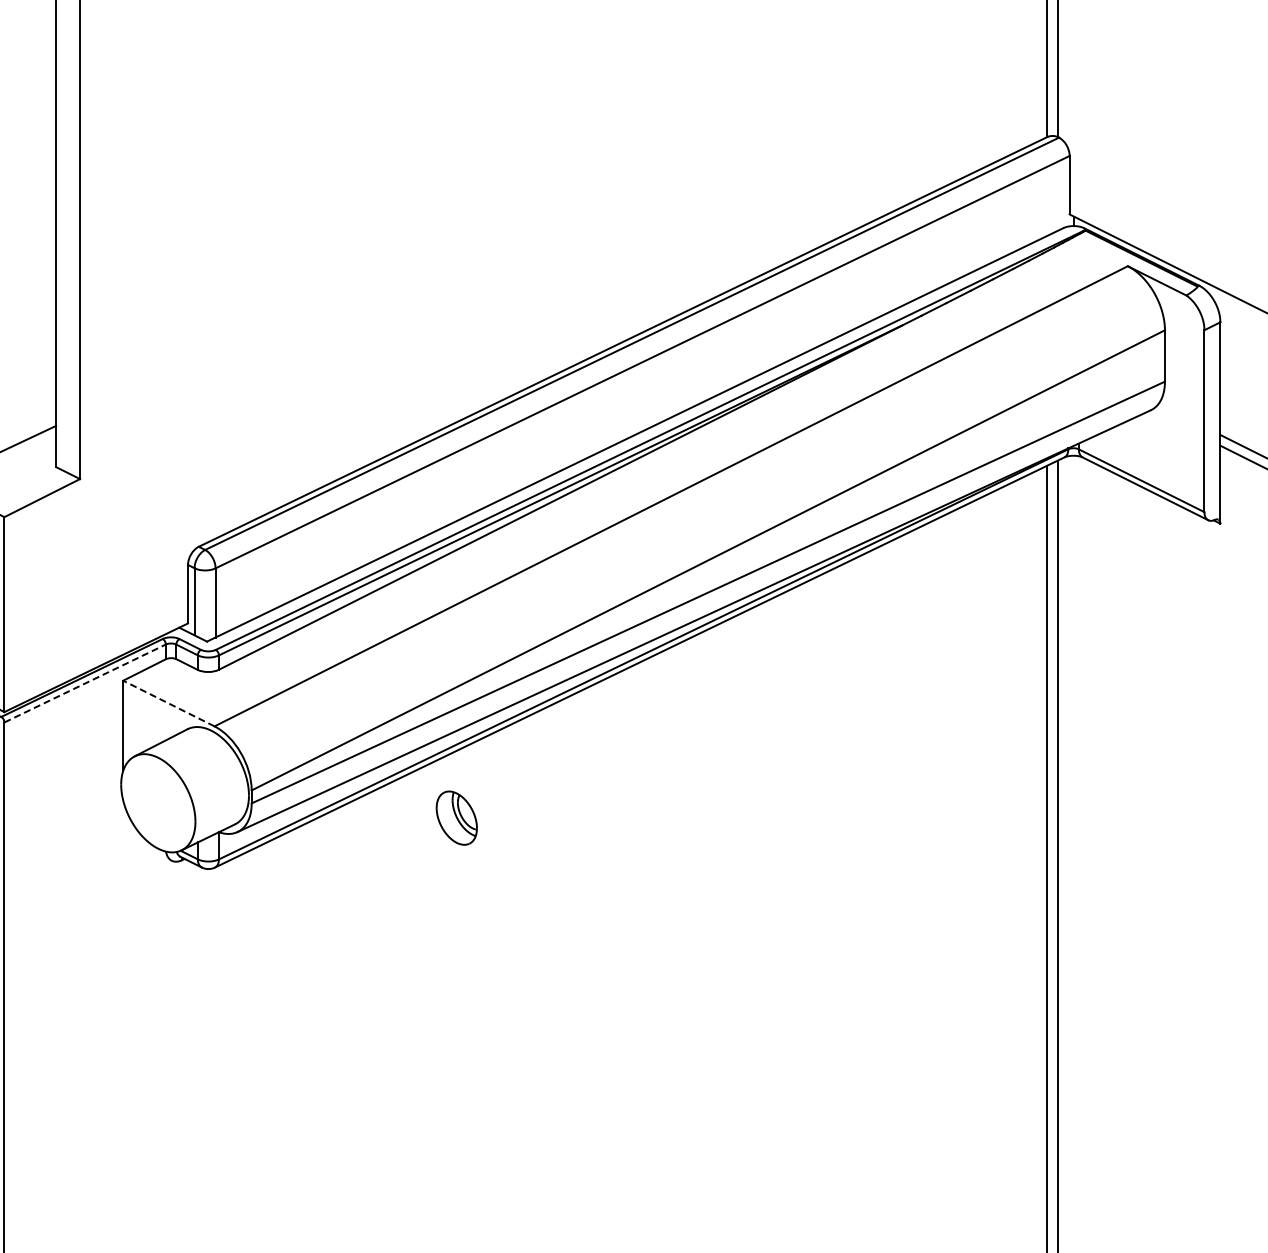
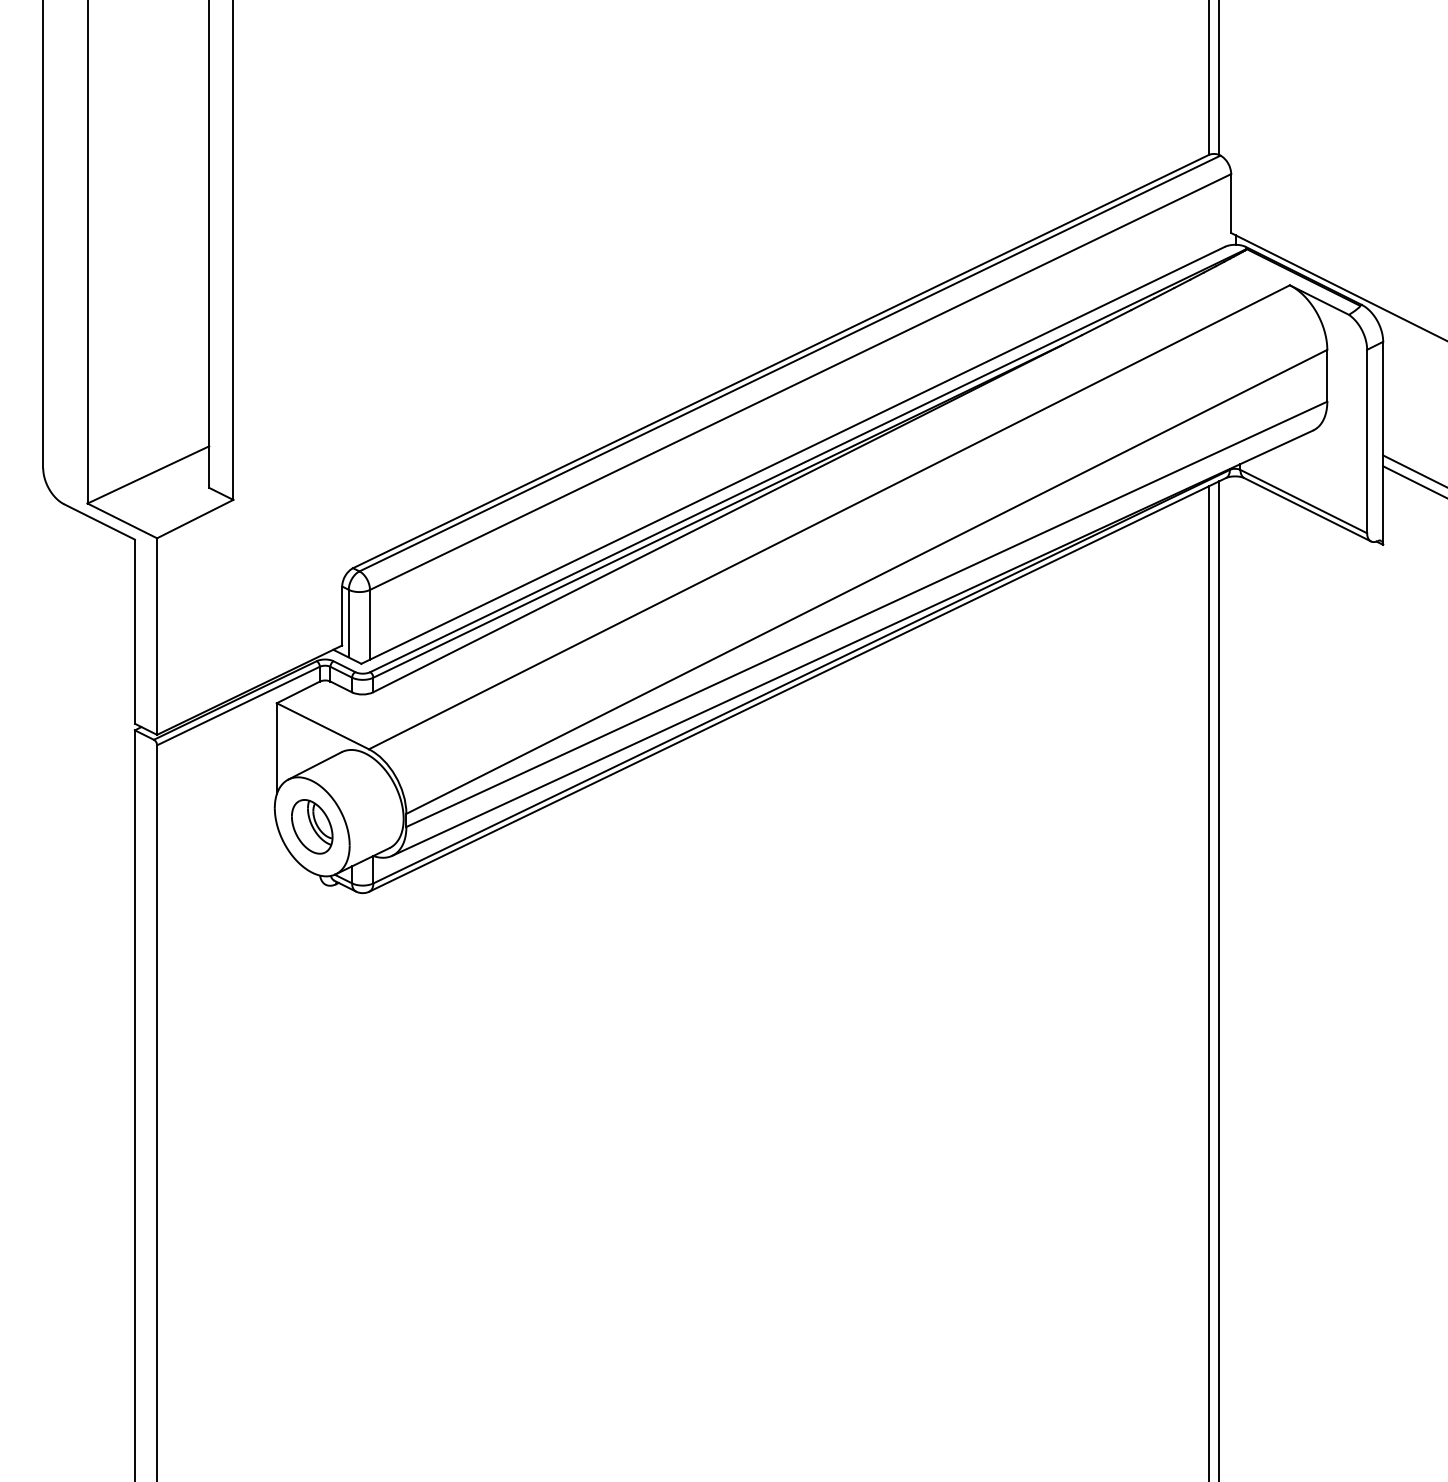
line: (85, 682) -> (238, 705), dashed -> solid
line: (168, 703) -> (322, 726), dashed -> solid
part: (457, 817) -> (312, 826), moved

